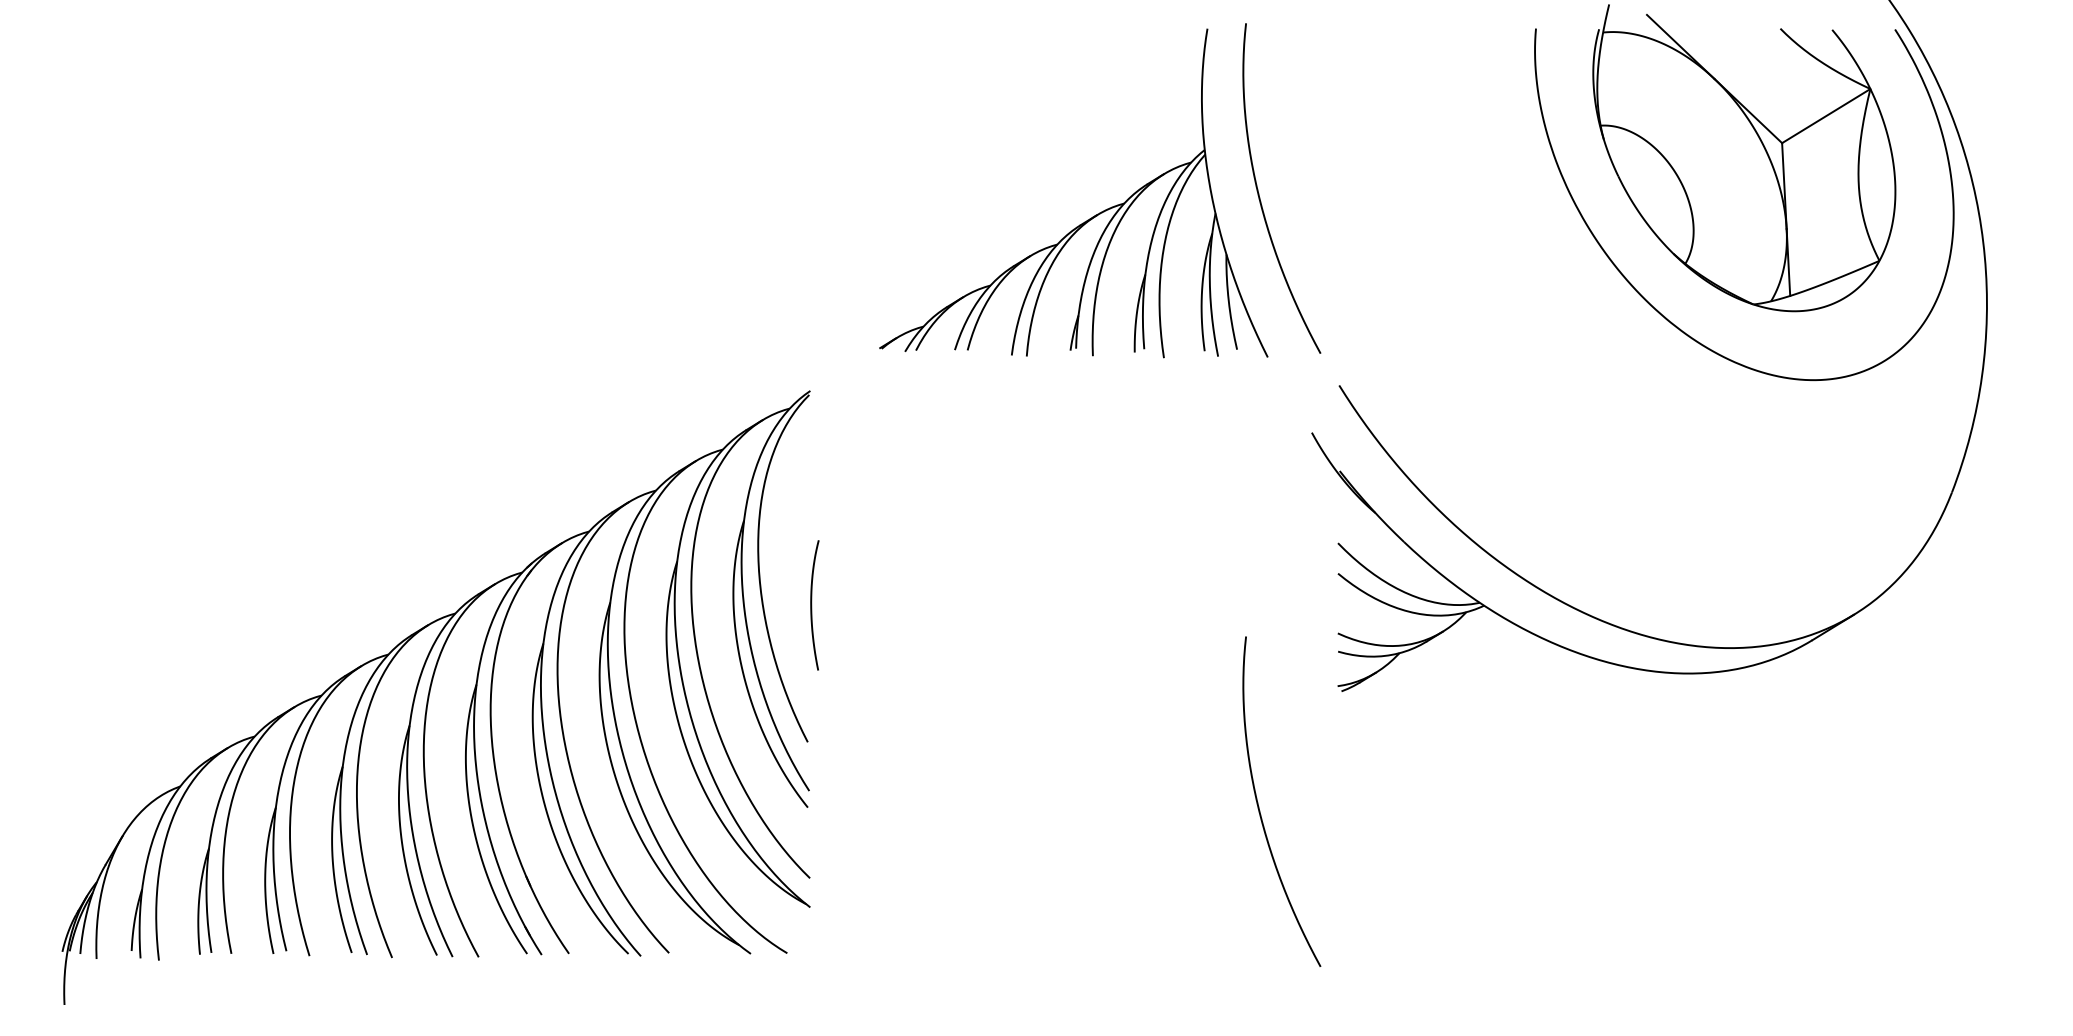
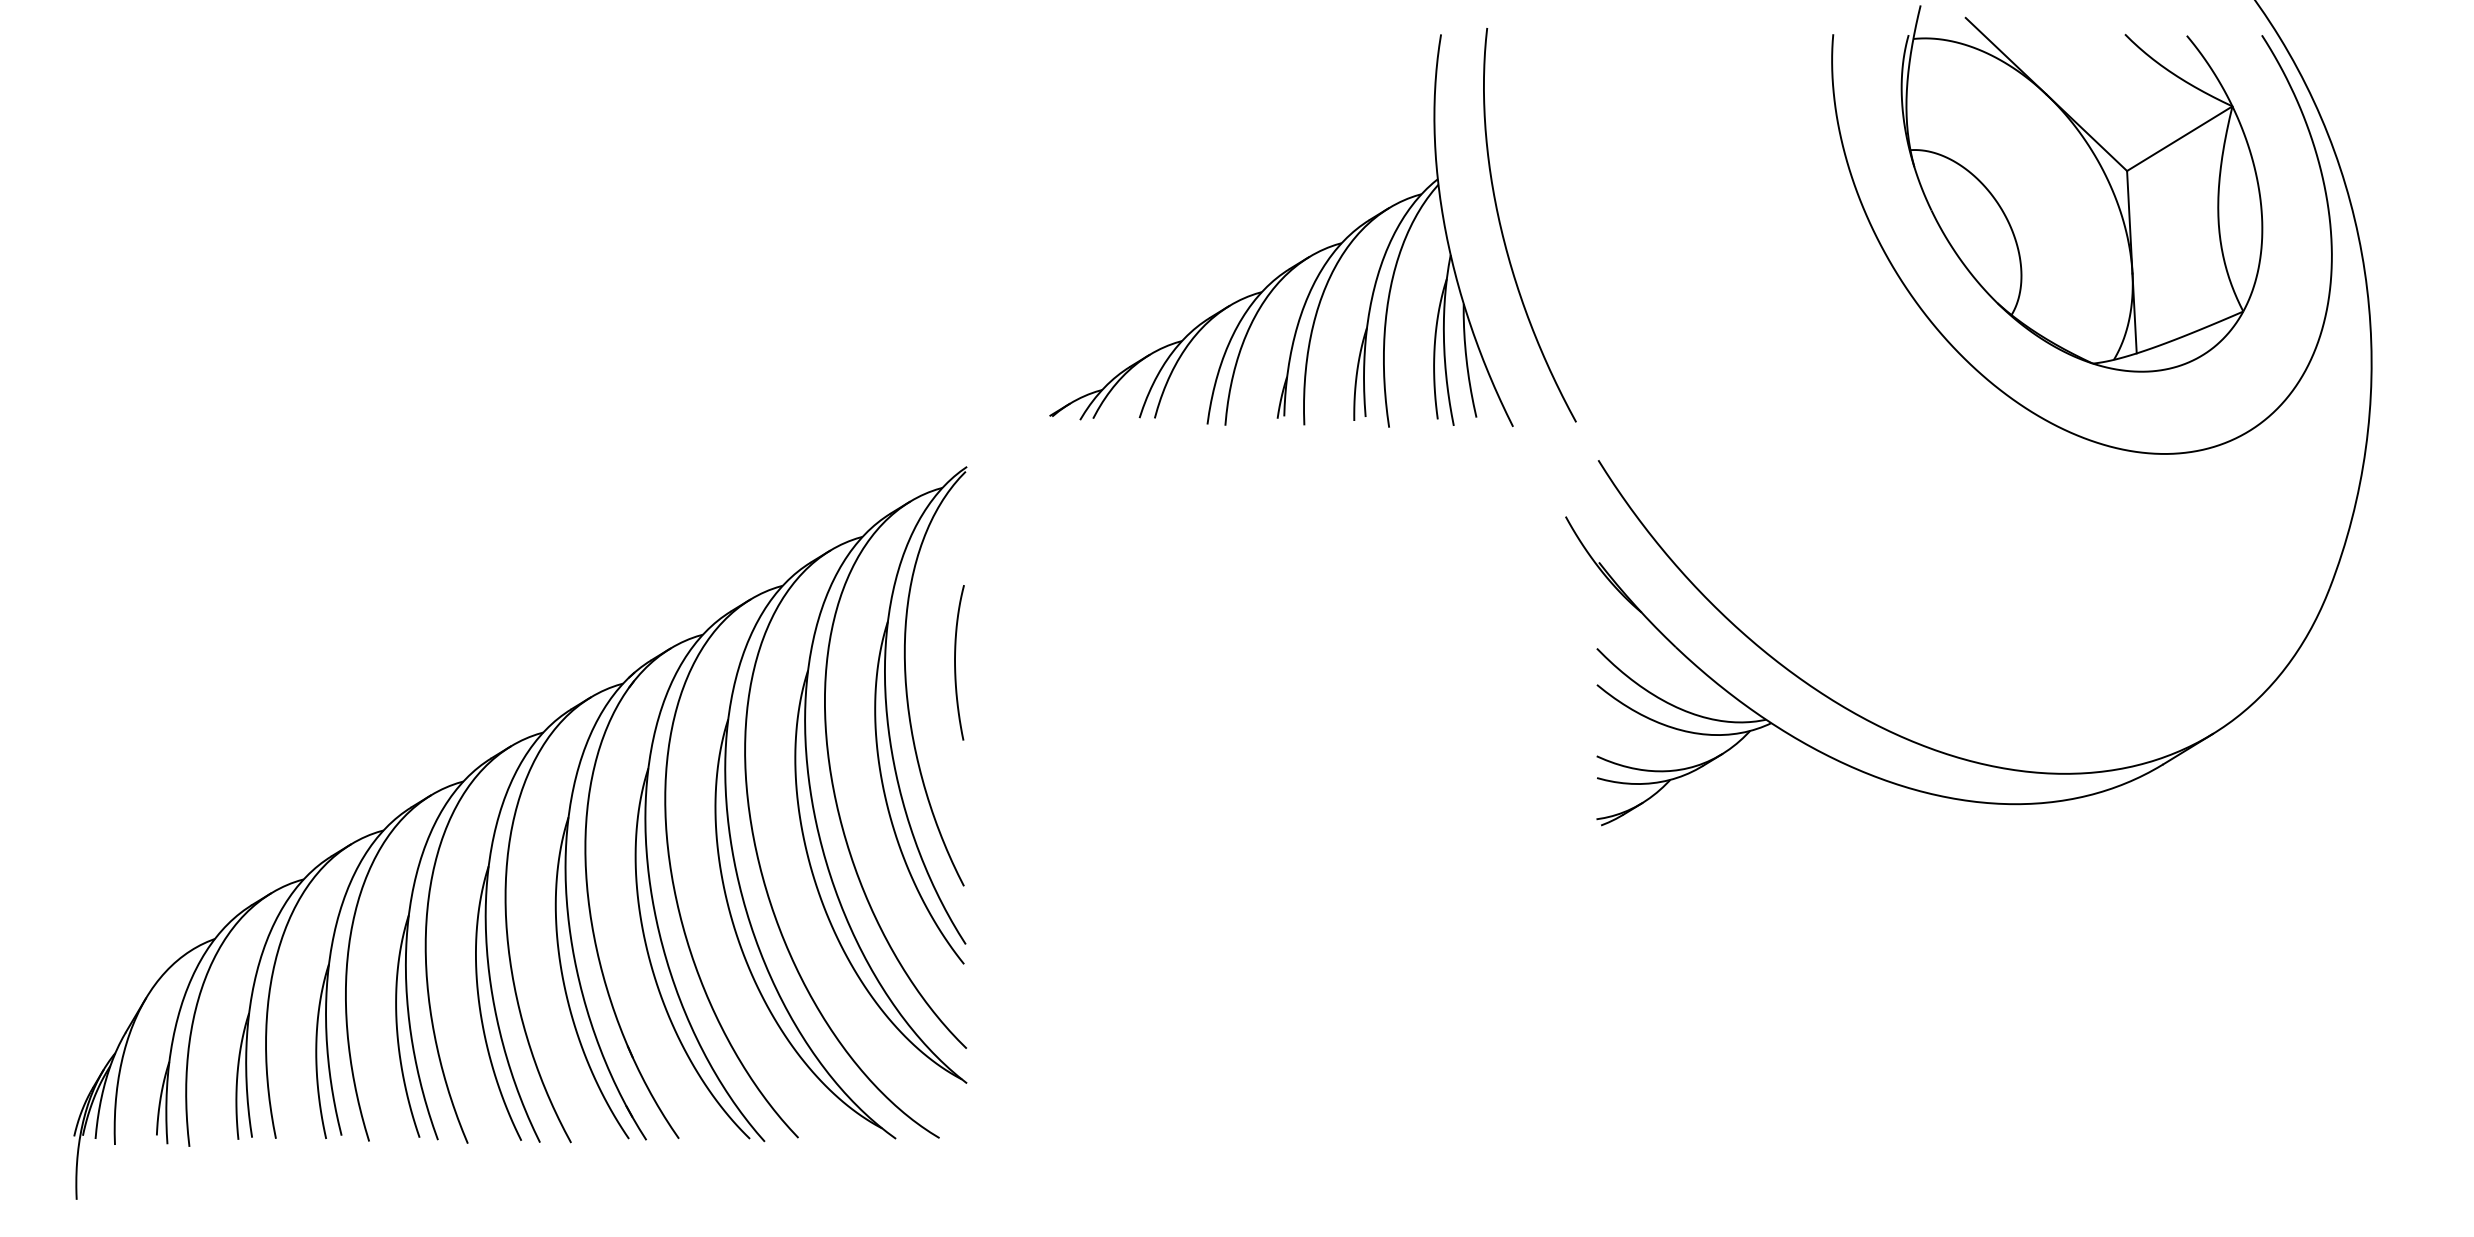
curve: (811, 605) -> (955, 662), moved
curve: (1259, 808) -> (1503, 965), removed

